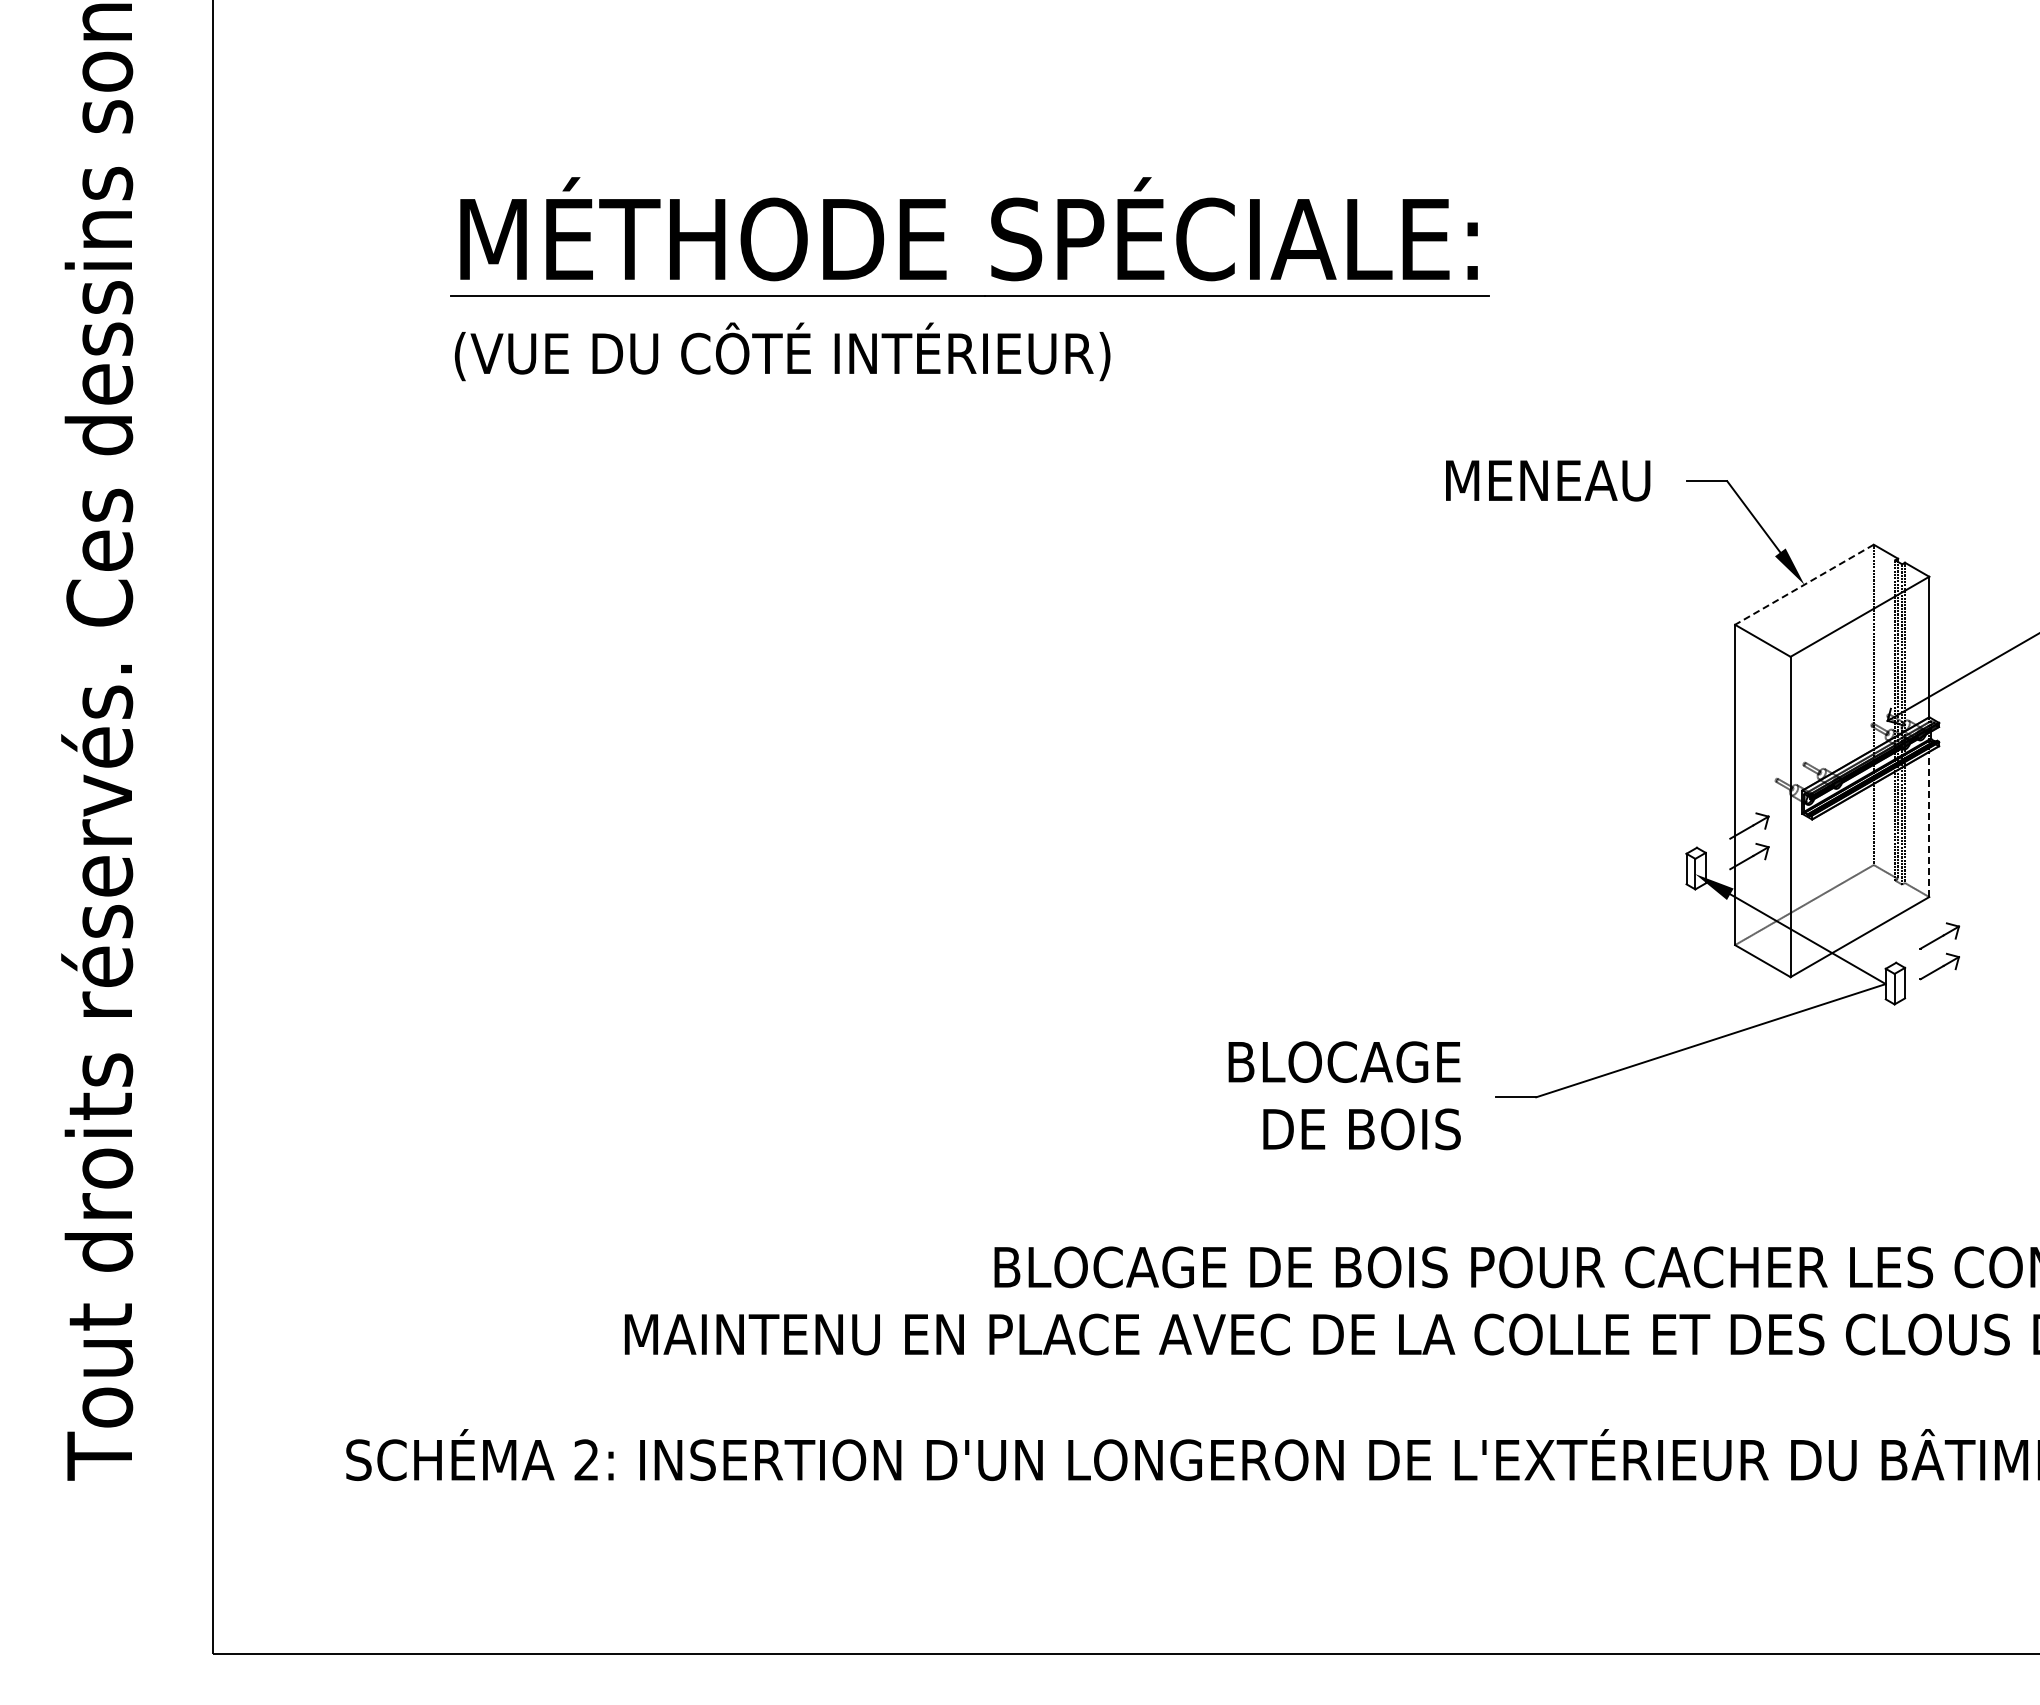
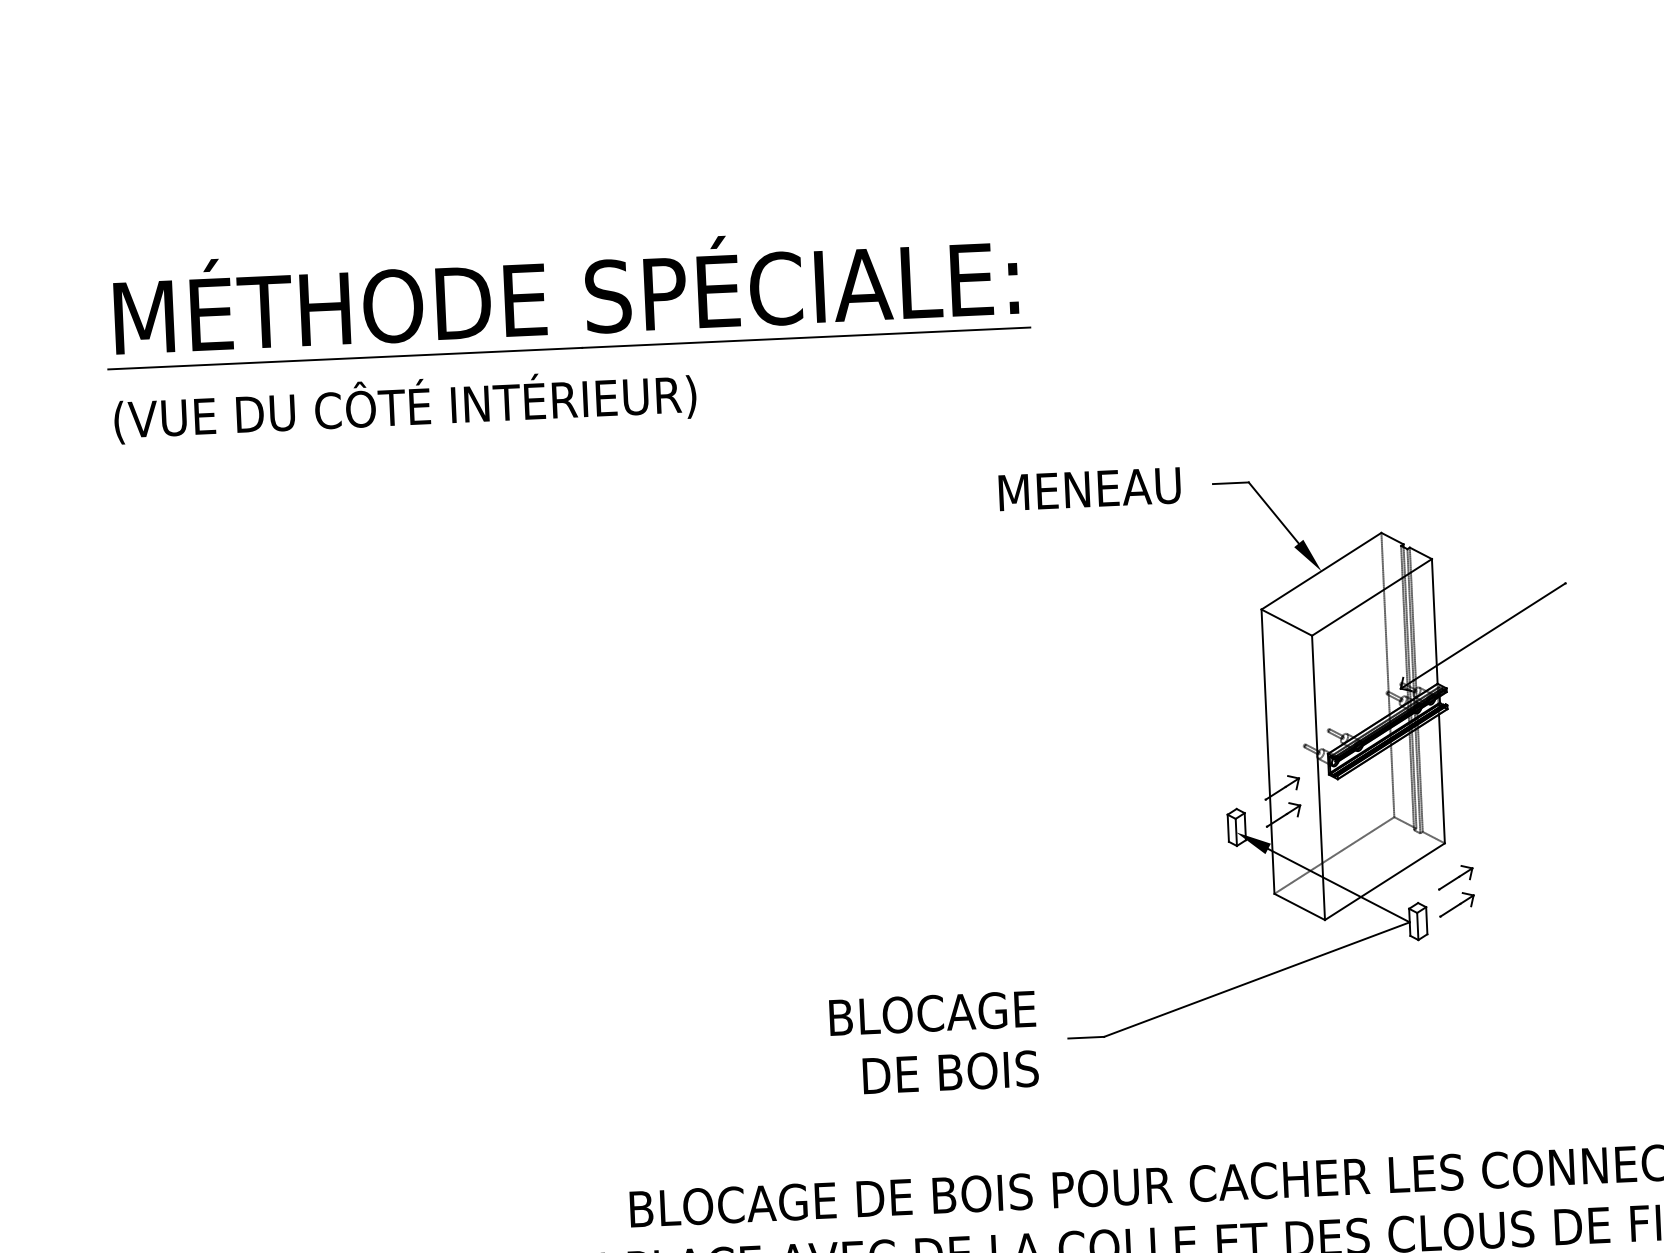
line: (1804, 585) -> (1321, 571), dashed -> solid
line: (1929, 824) -> (1442, 778), dashed -> solid

